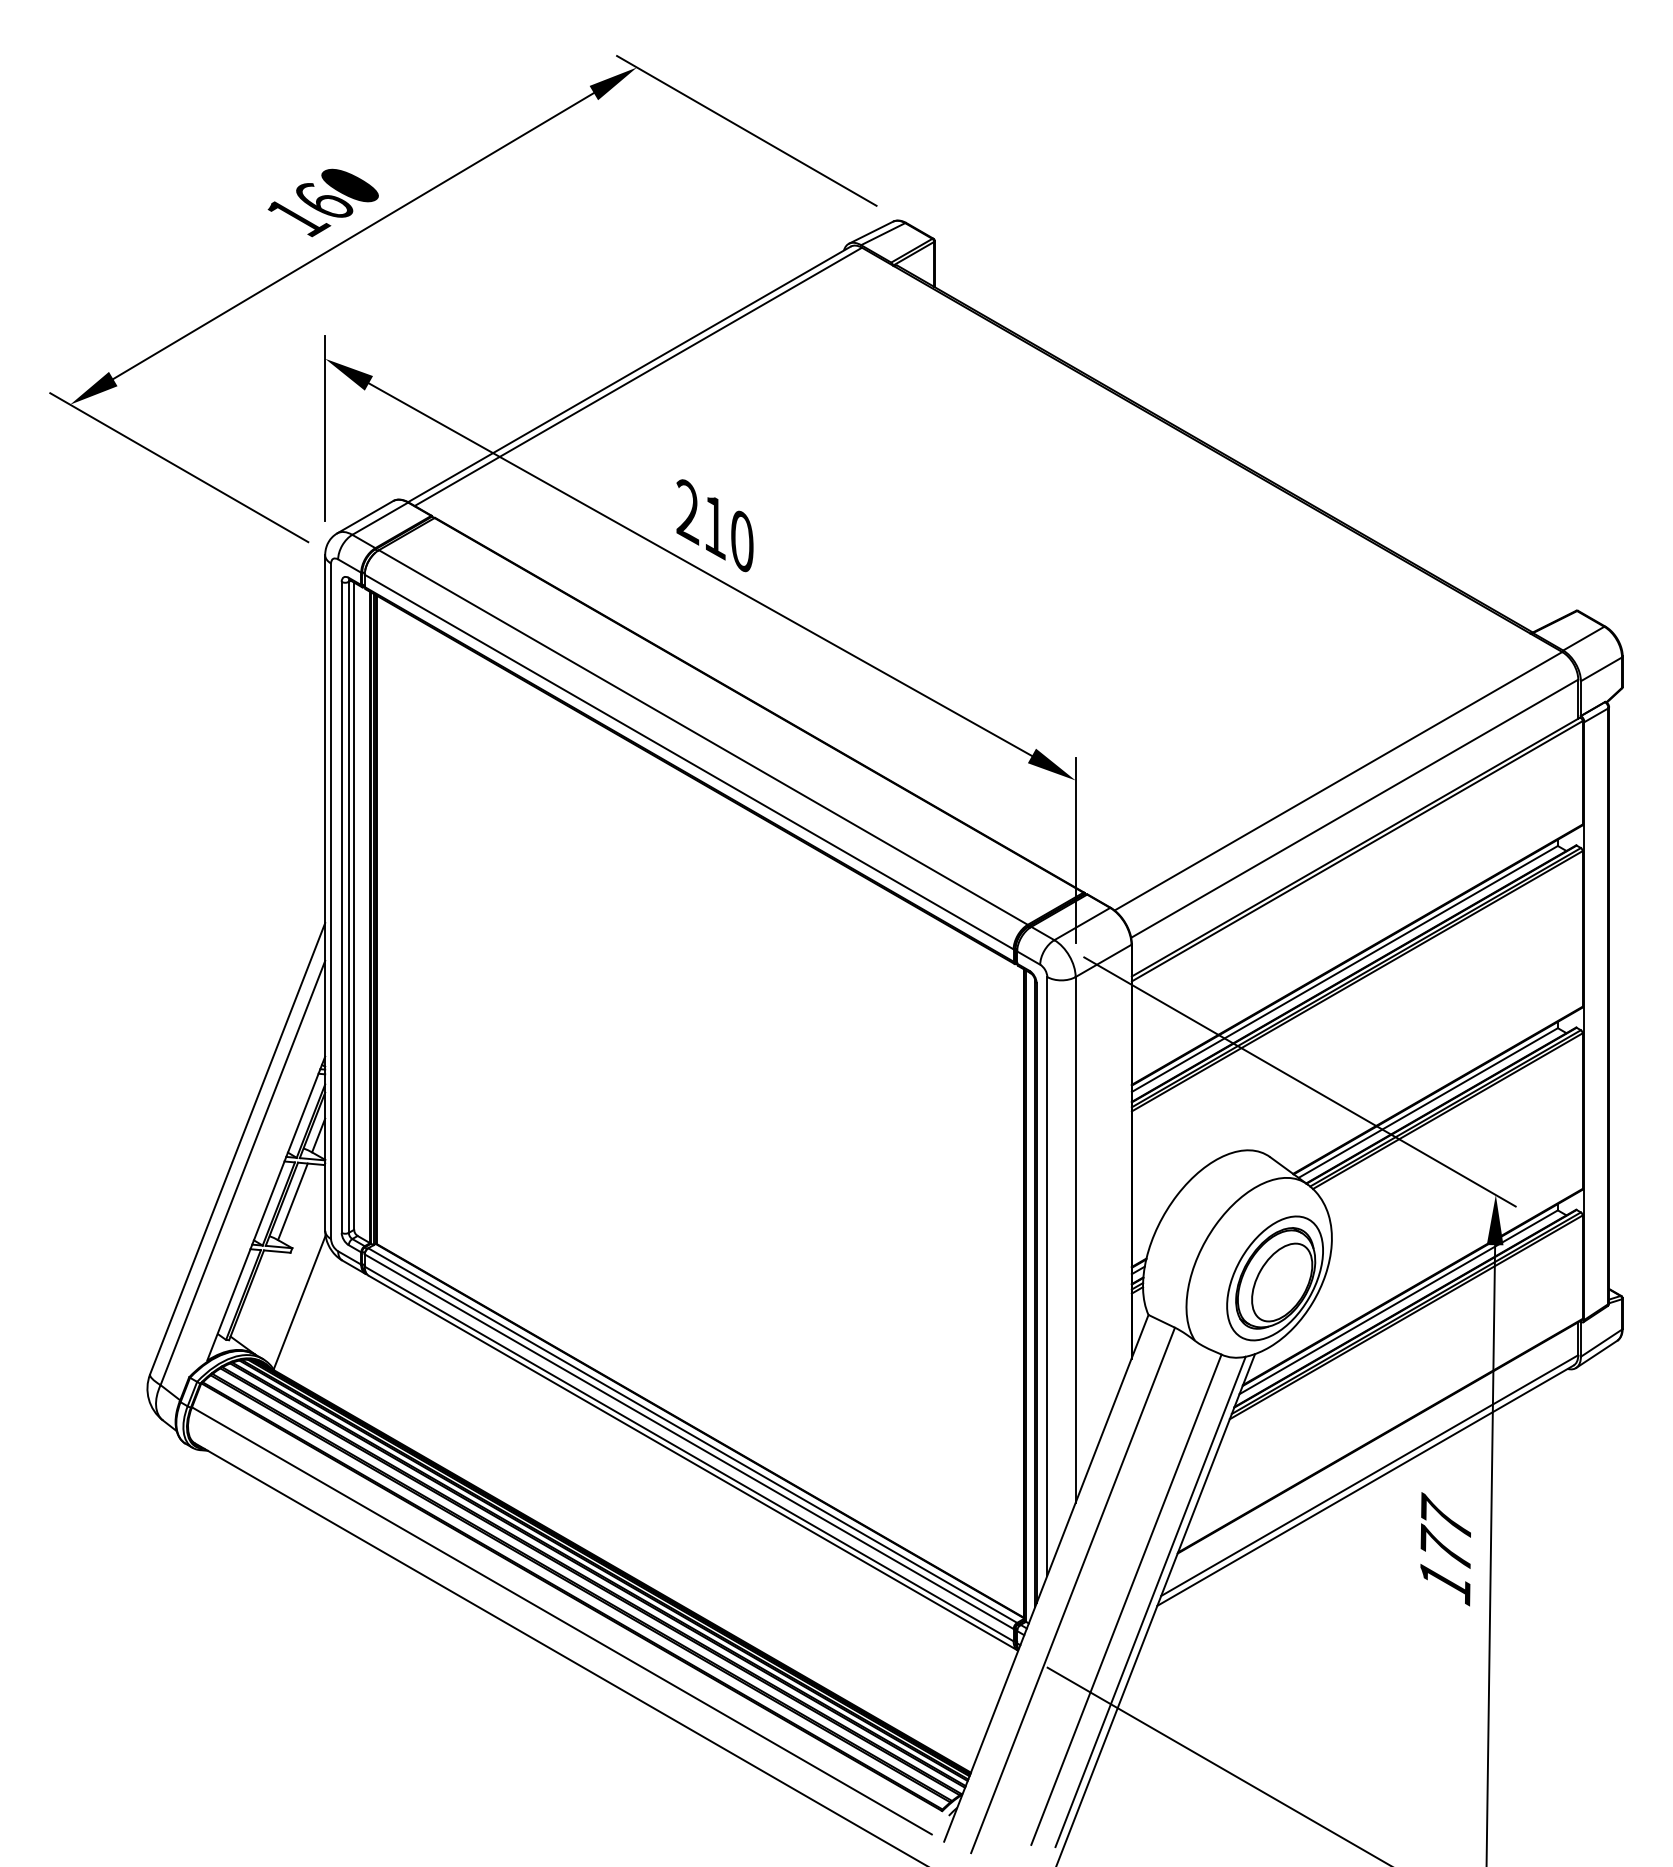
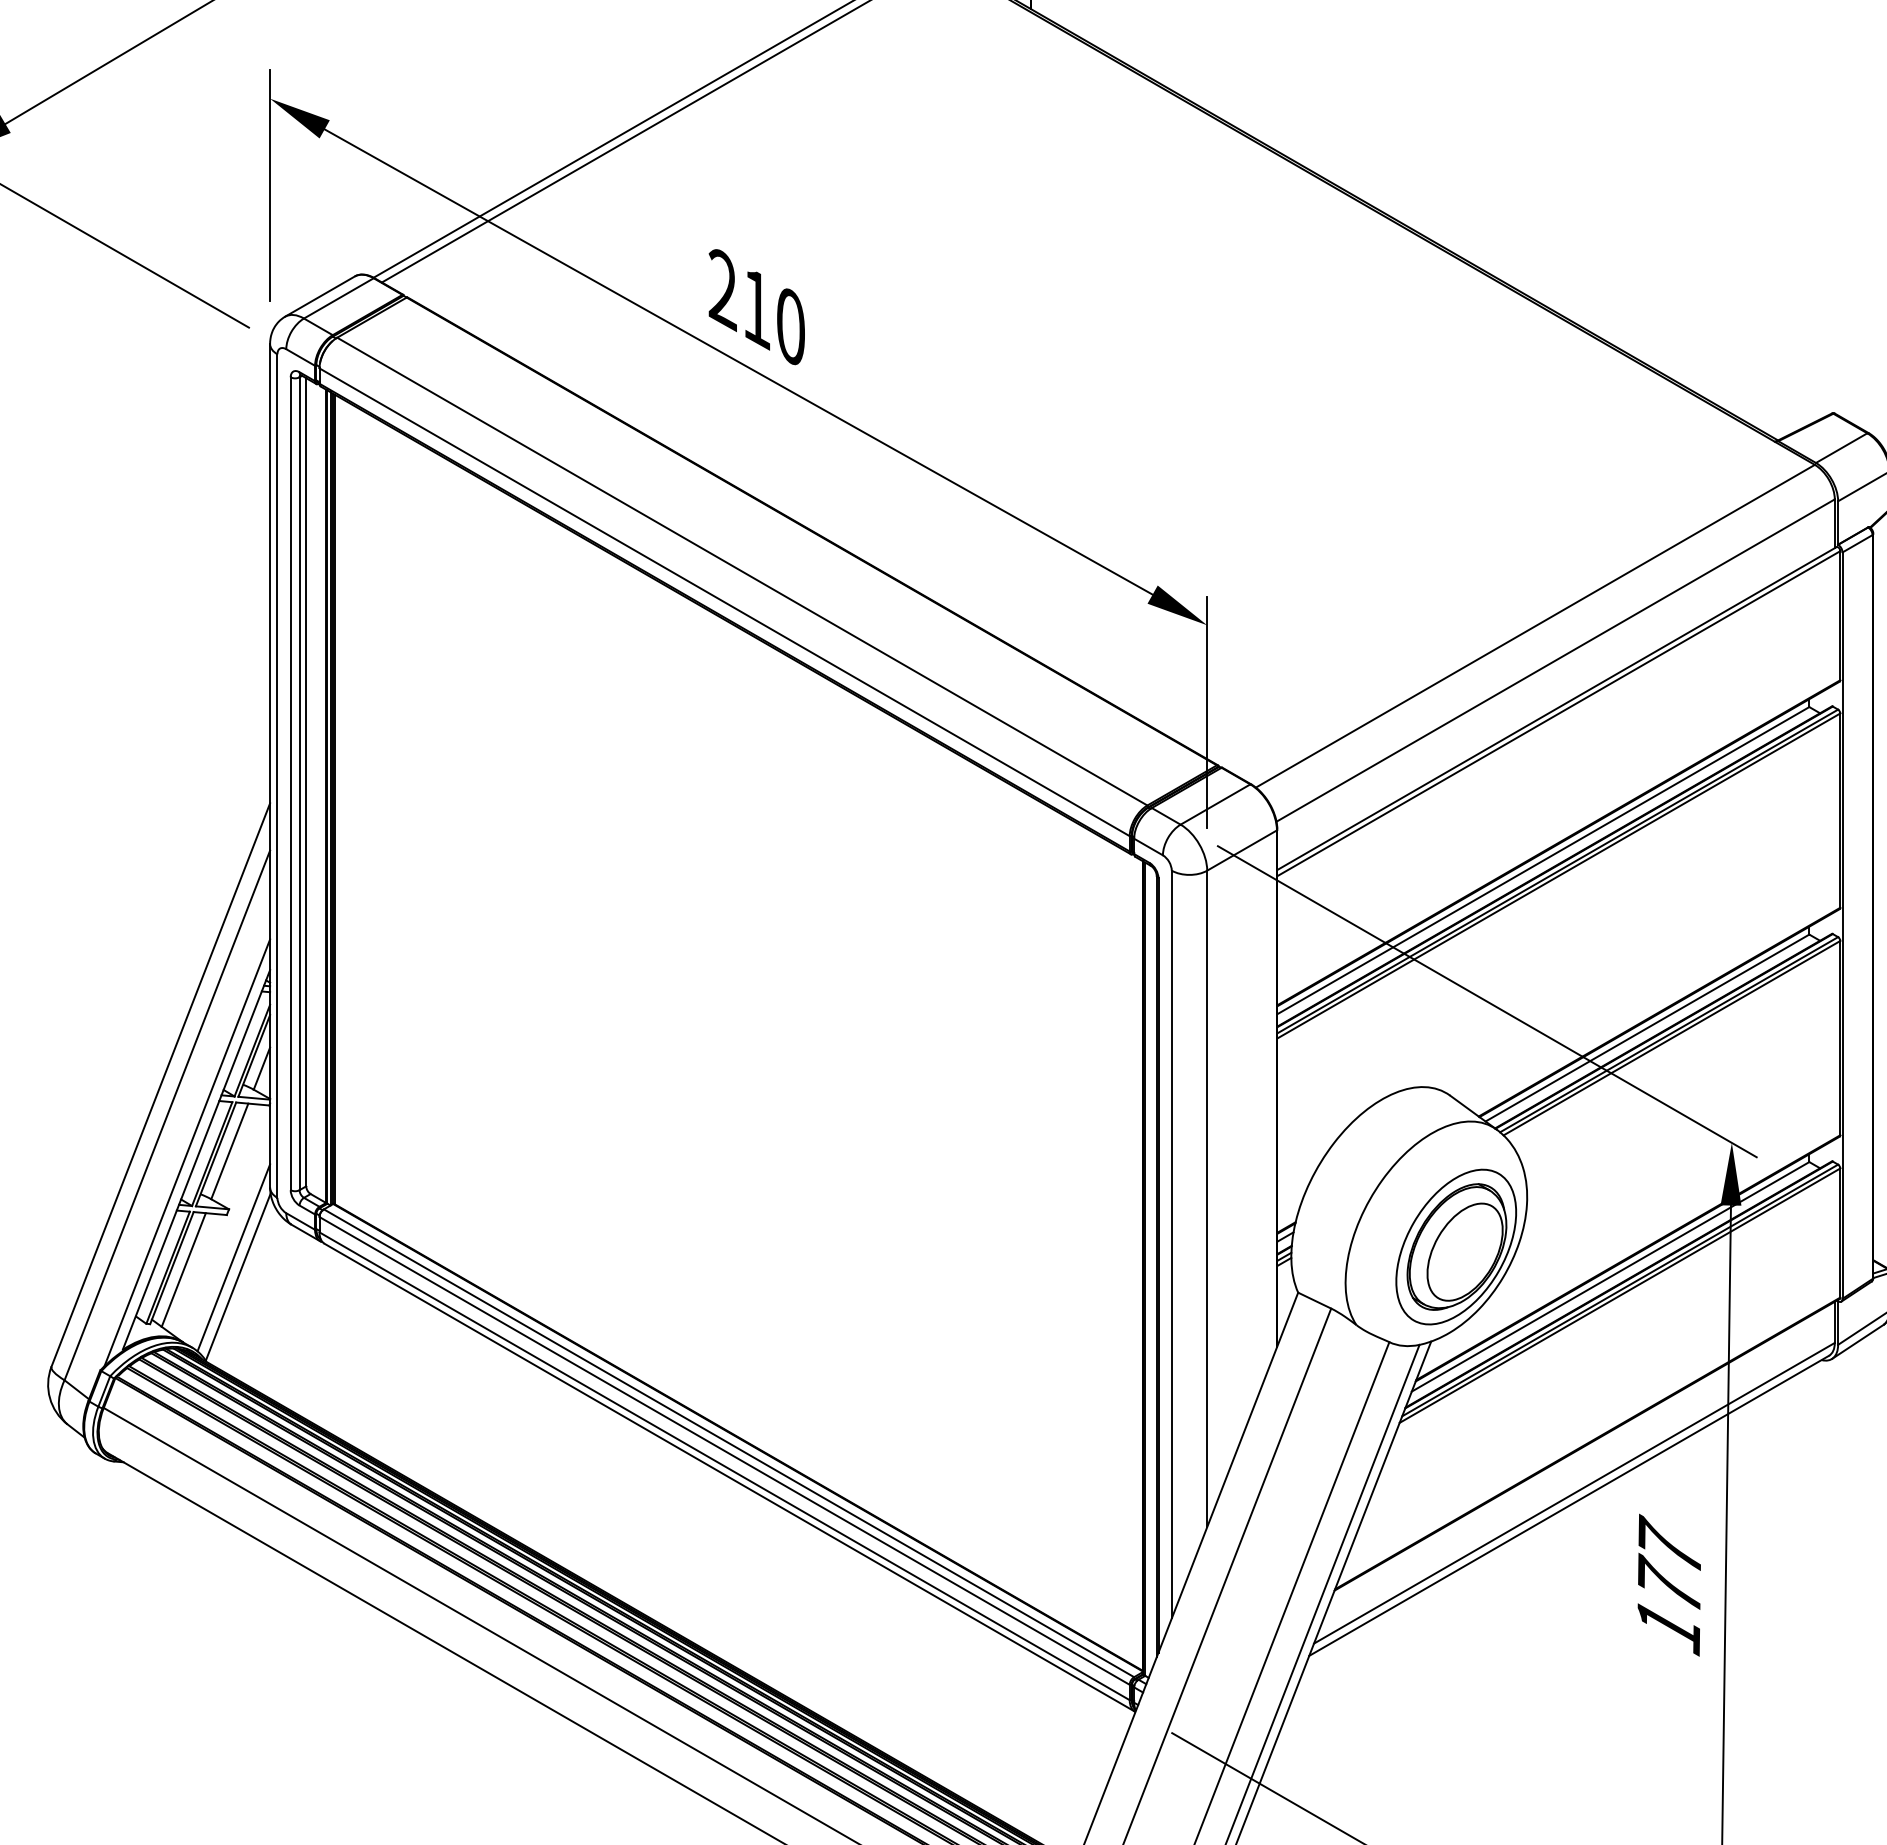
line: (258, 1202) -> (186, 1152), added
line: (296, 1286) -> (234, 1257), added
line: (255, 1296) -> (183, 1269), added

